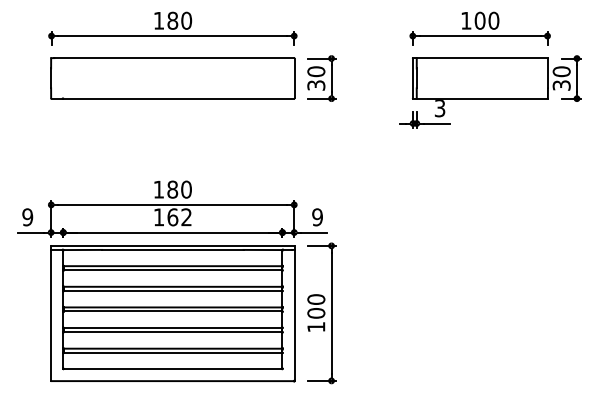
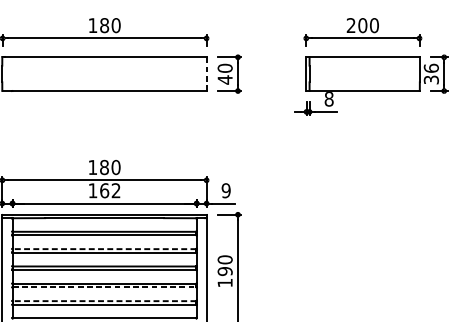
text: (466, 20) -> (351, 25), 100 -> 200
text: (561, 71) -> (431, 68), 30 -> 36
line: (294, 78) -> (206, 74), solid -> dashed
text: (316, 85) -> (225, 79), 30 -> 40
text: (439, 108) -> (328, 99), 3 -> 8
line: (172, 286) -> (104, 248), solid -> dashed
text: (316, 313) -> (225, 271), 100 -> 190
line: (173, 332) -> (105, 287), solid -> dashed
line: (172, 348) -> (104, 300), solid -> dashed

